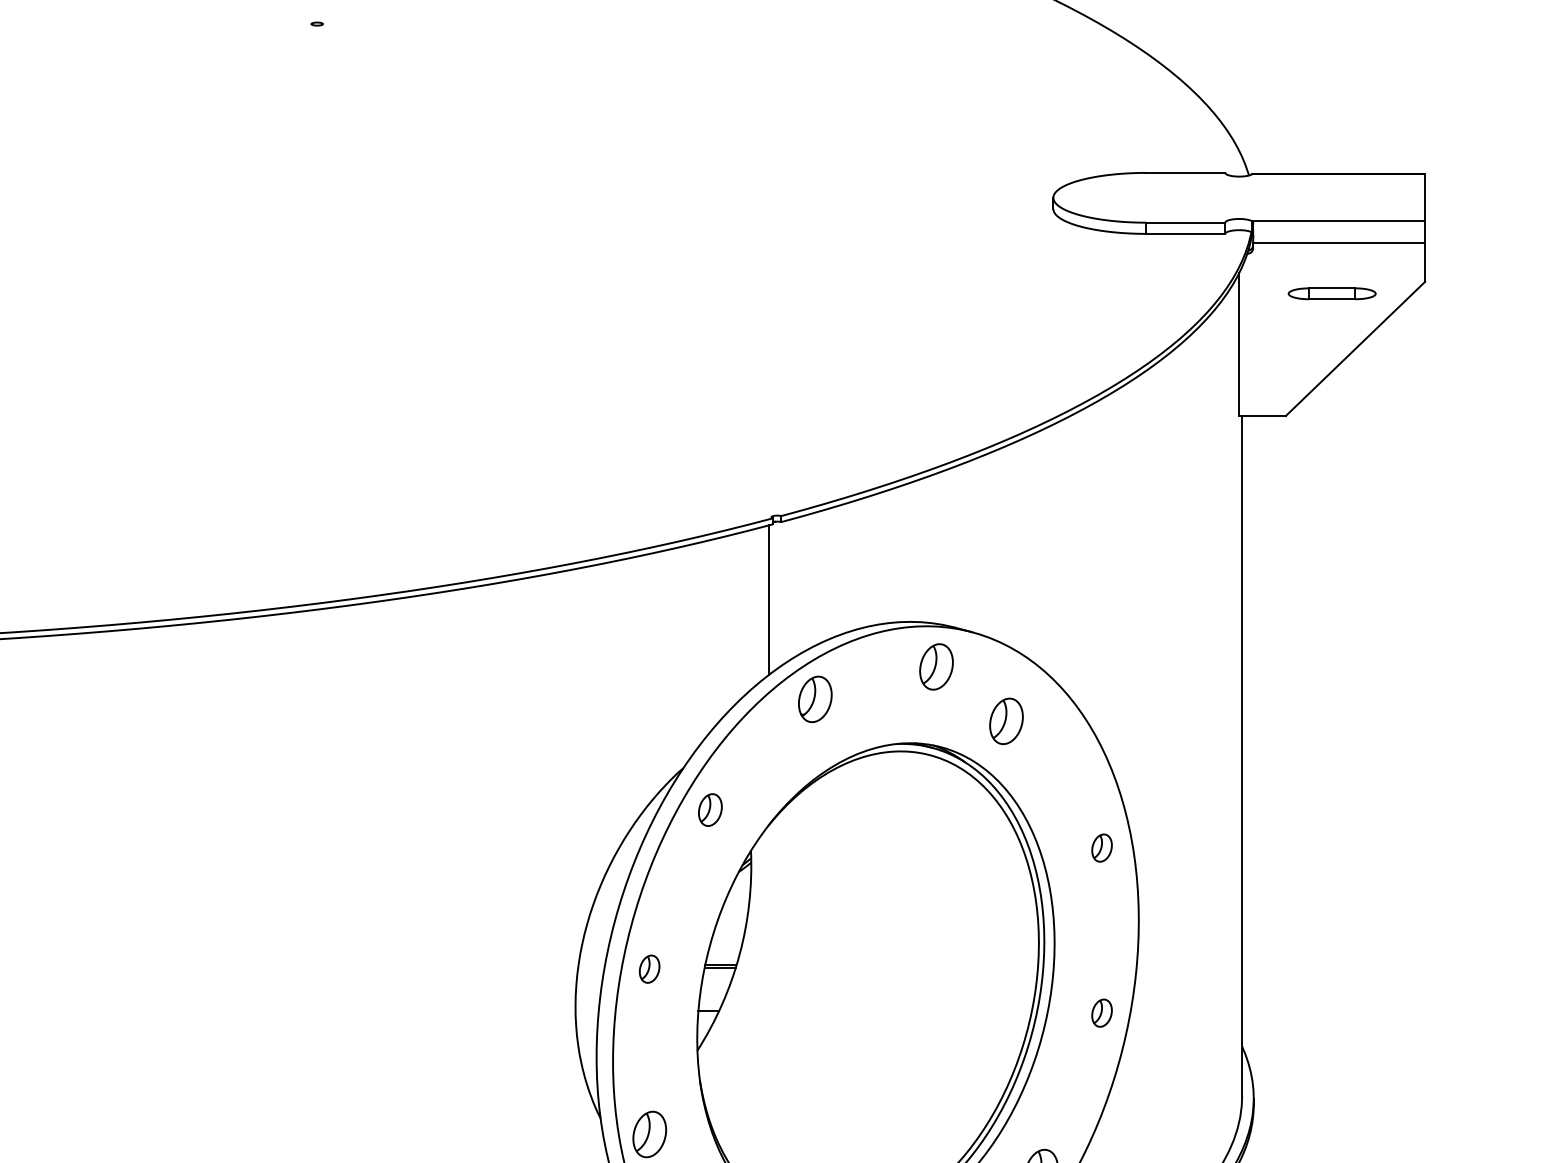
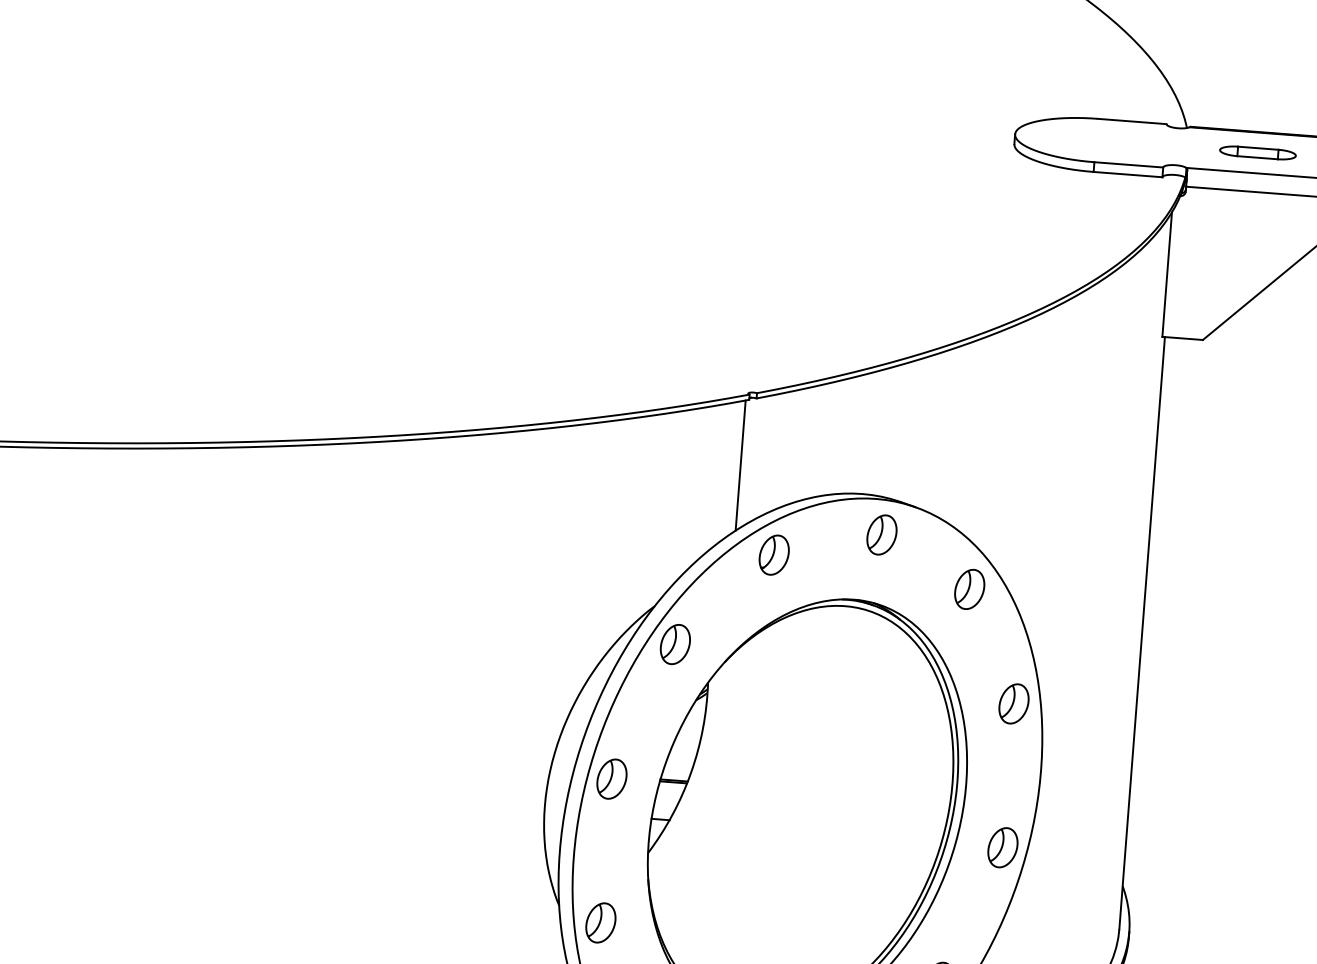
part: (1331, 293) -> (1257, 152), moved
part: (1006, 720) -> (969, 588), moved
part: (710, 809) -> (675, 644), size x1.43
part: (1101, 847) -> (1013, 703), size x1.67
part: (649, 968) -> (611, 778), size x1.67
part: (1101, 1012) -> (1002, 846), size x1.67

